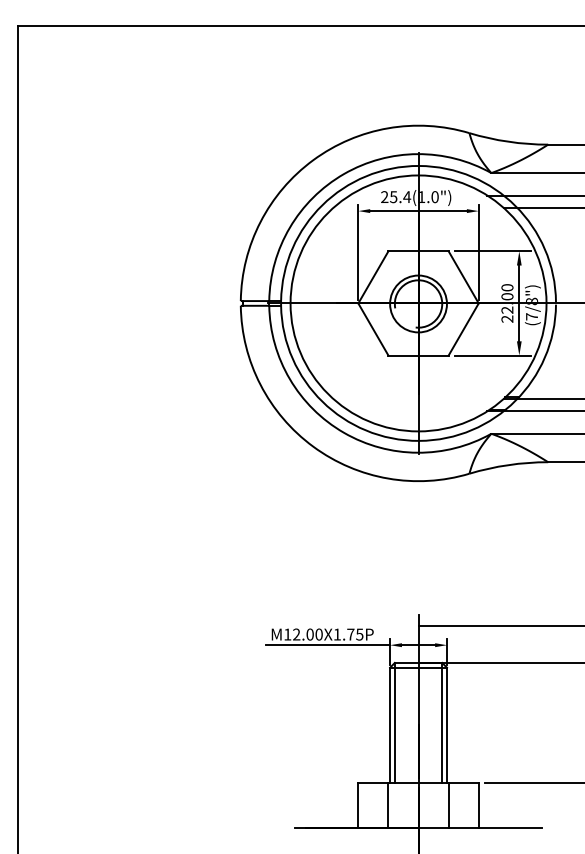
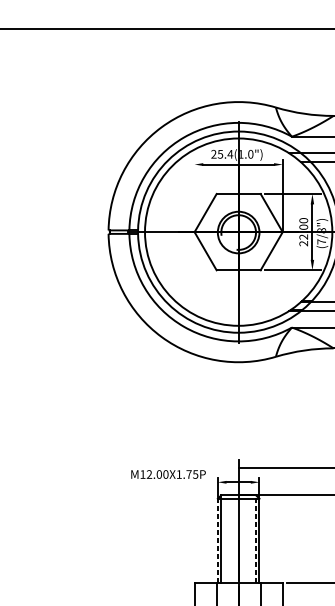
line: (358, 252) -> (194, 194), removed
line: (328, 645) -> (172, 482), removed
line: (442, 722) -> (256, 538), solid -> dashed
line: (390, 725) -> (218, 541), solid -> dashed

